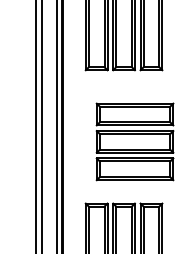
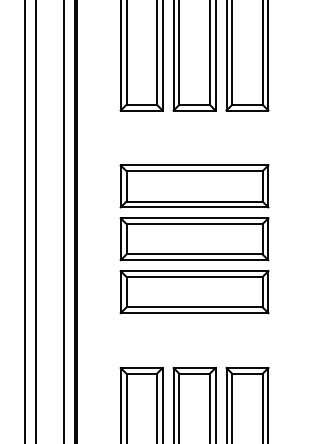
part: (134, 141) -> (193, 238), moved

